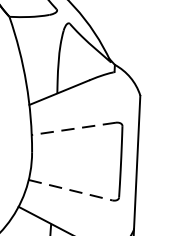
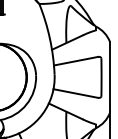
line: (72, 129) -> (75, 61), dashed -> solid
line: (70, 190) -> (75, 93), dashed -> solid

